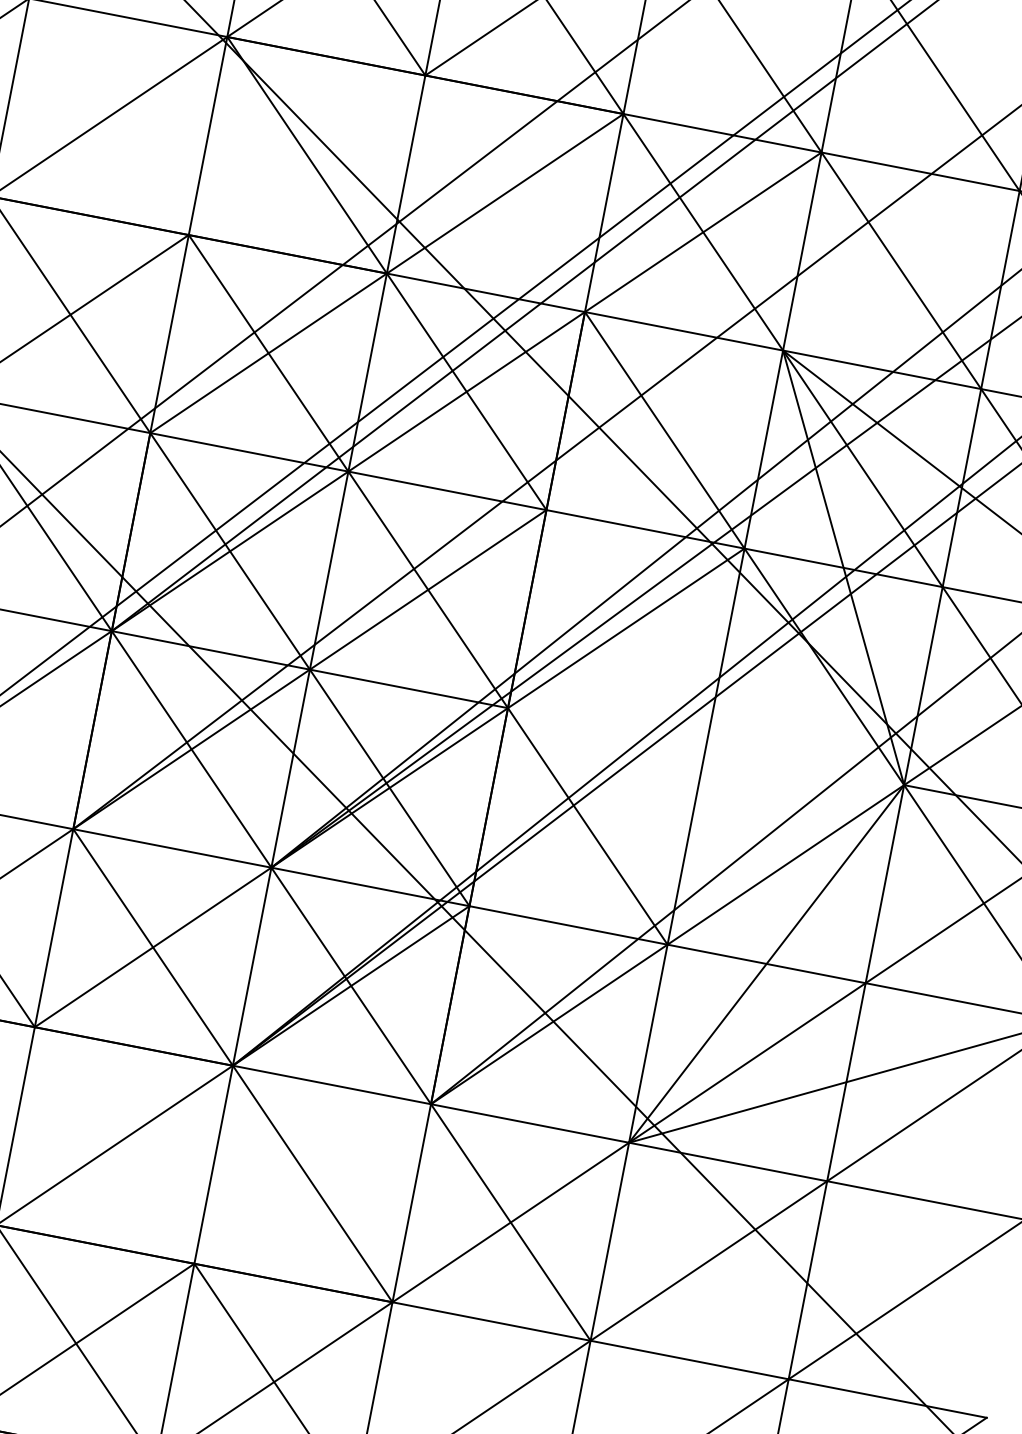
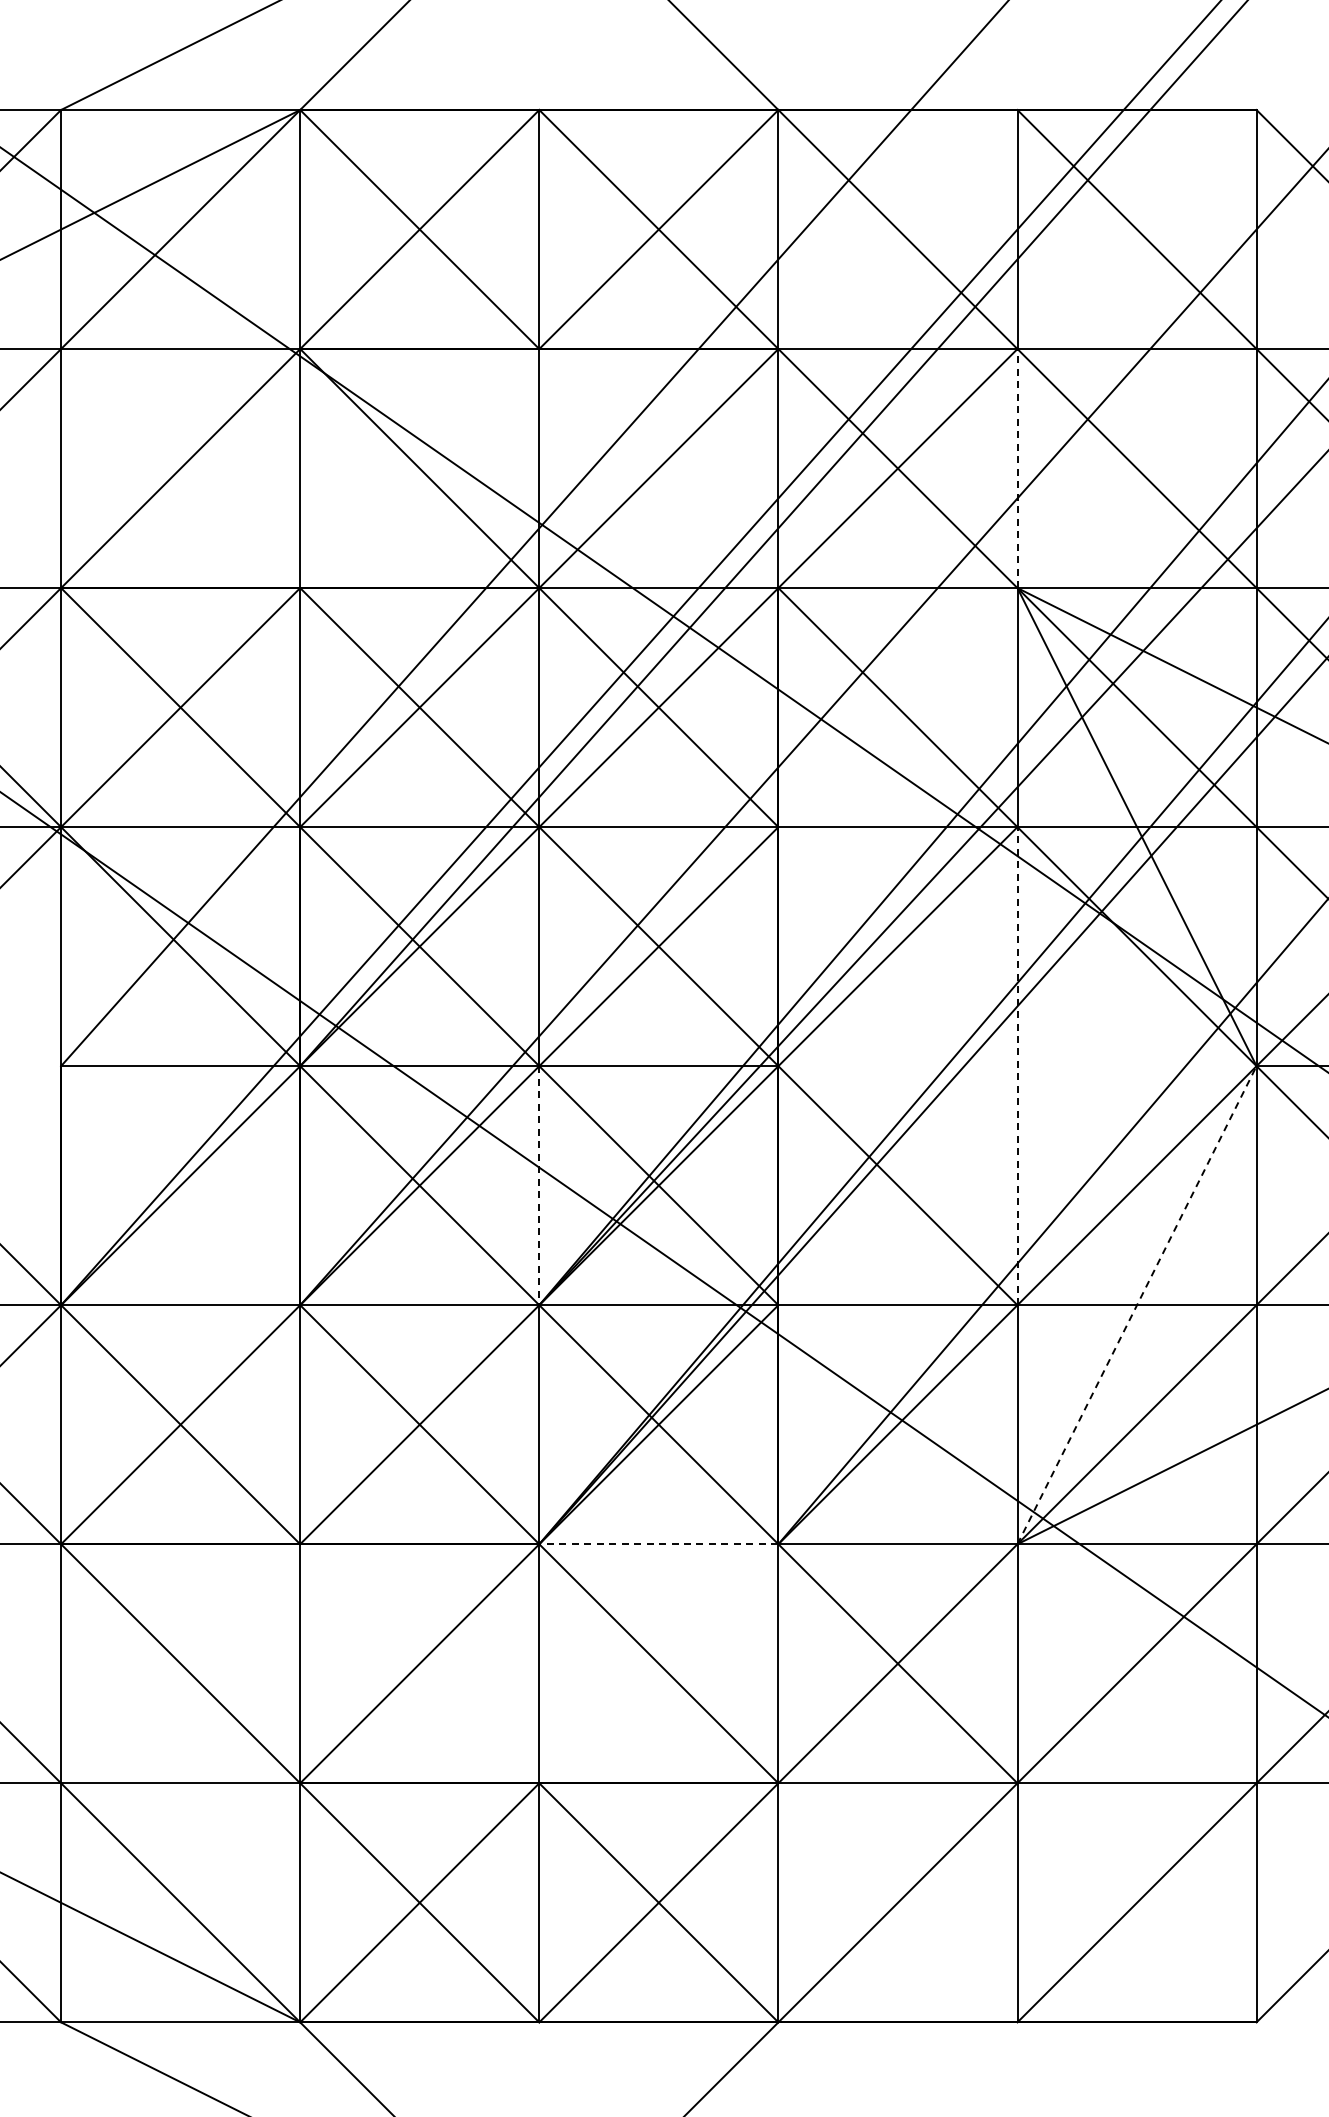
line: (802, 251) -> (1017, 468), solid -> dashed
line: (706, 746) -> (1017, 1065), solid -> dashed
line: (290, 768) -> (539, 1185), solid -> dashed
line: (767, 963) -> (1137, 1304), solid -> dashed
line: (331, 1085) -> (658, 1544), solid -> dashed

